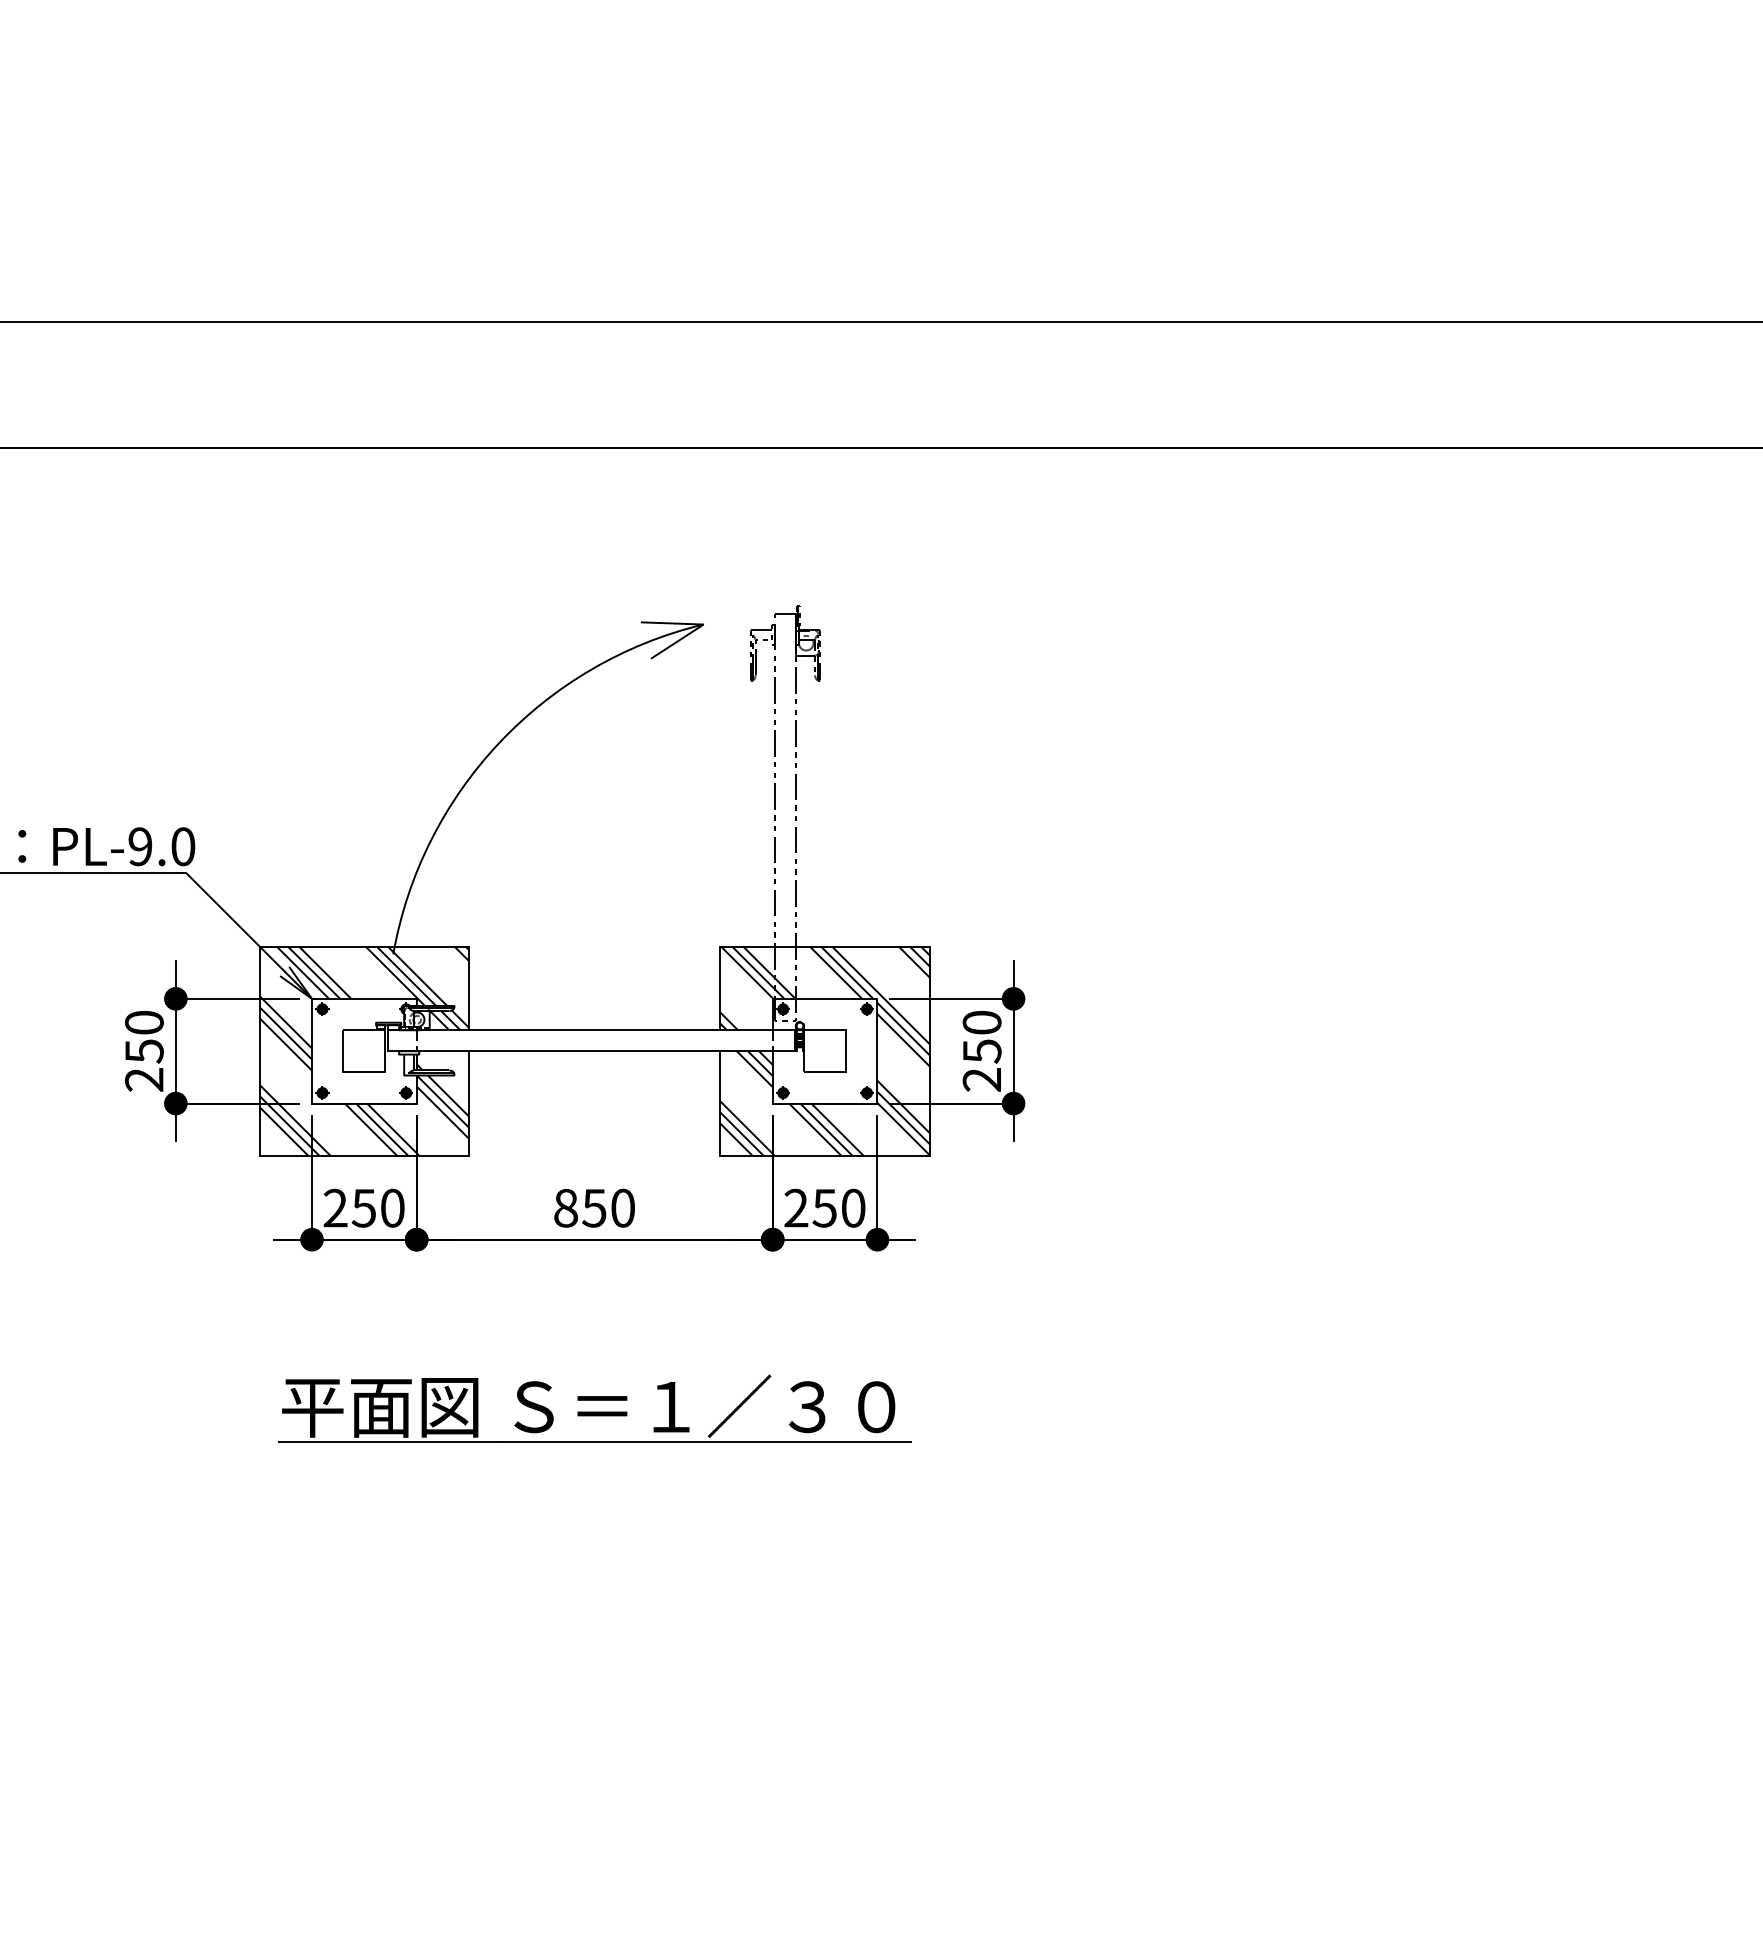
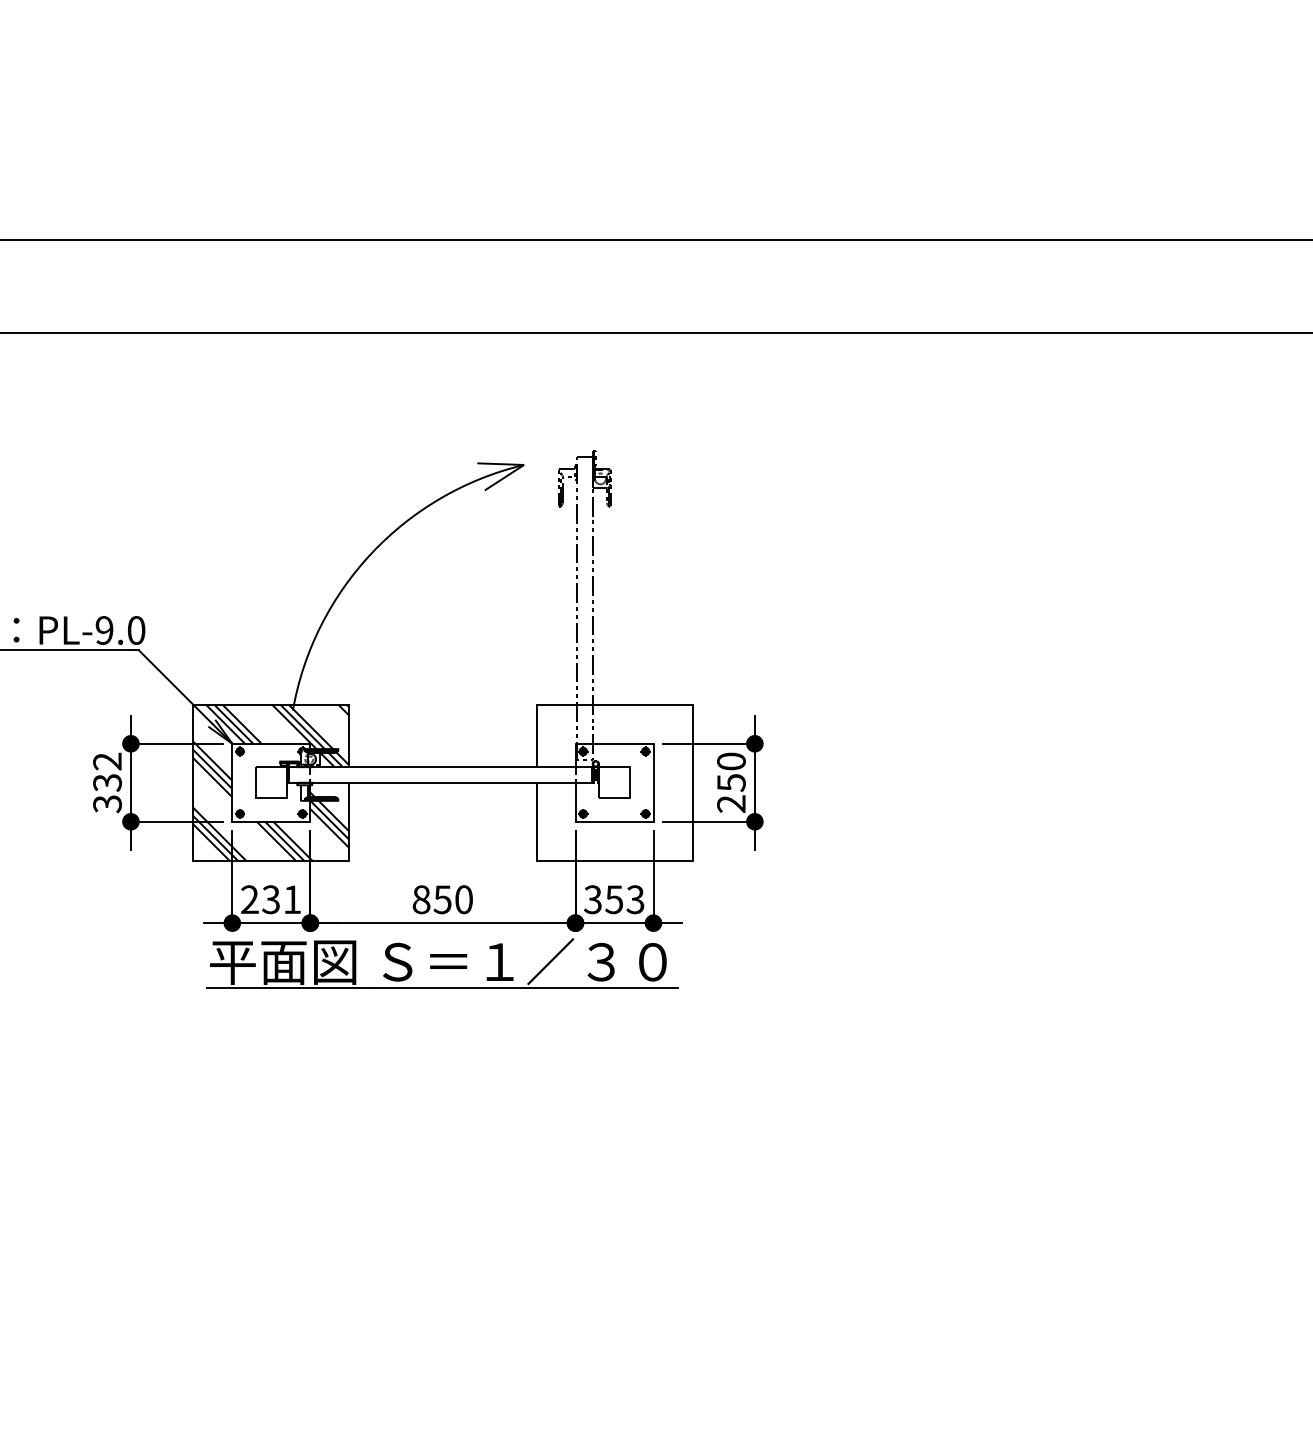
hatch: (824, 1050) -> (614, 782), removed
text: (144, 1051) -> (107, 782), 250 -> 332
text: (378, 1207) -> (281, 899), 250 -> 231
text: (824, 1207) -> (614, 899), 250 -> 353
part: (594, 1408) -> (442, 963), moved

